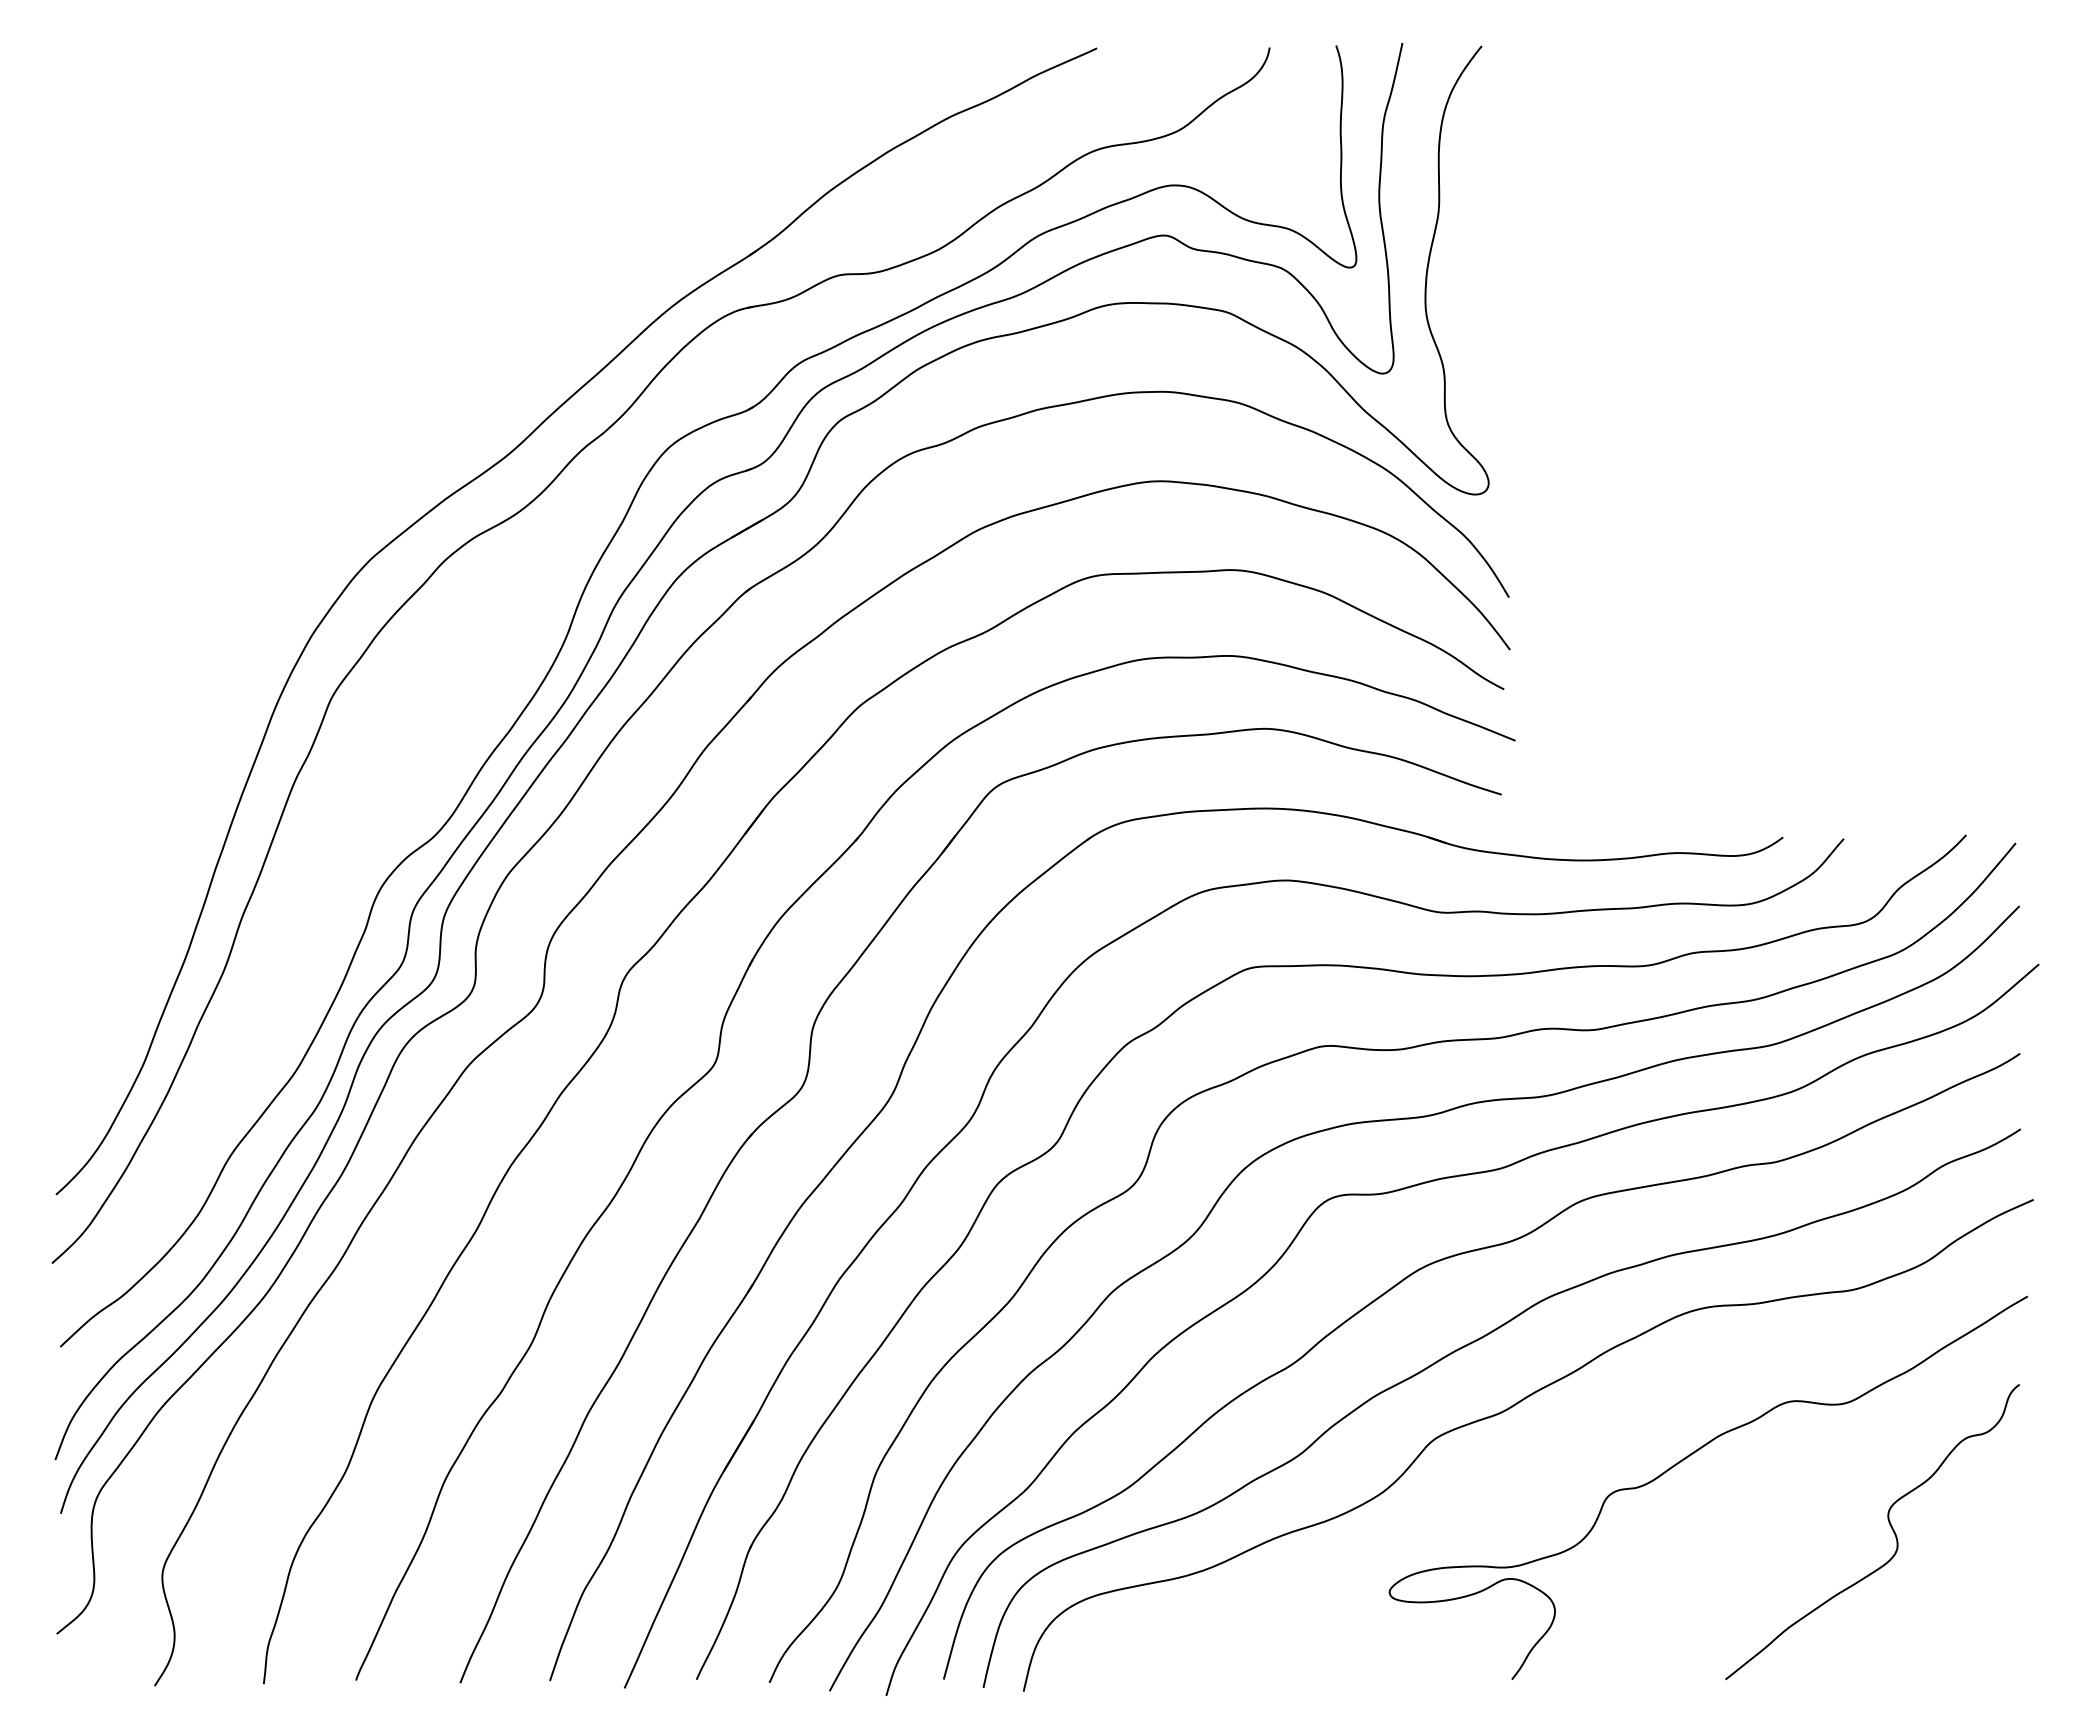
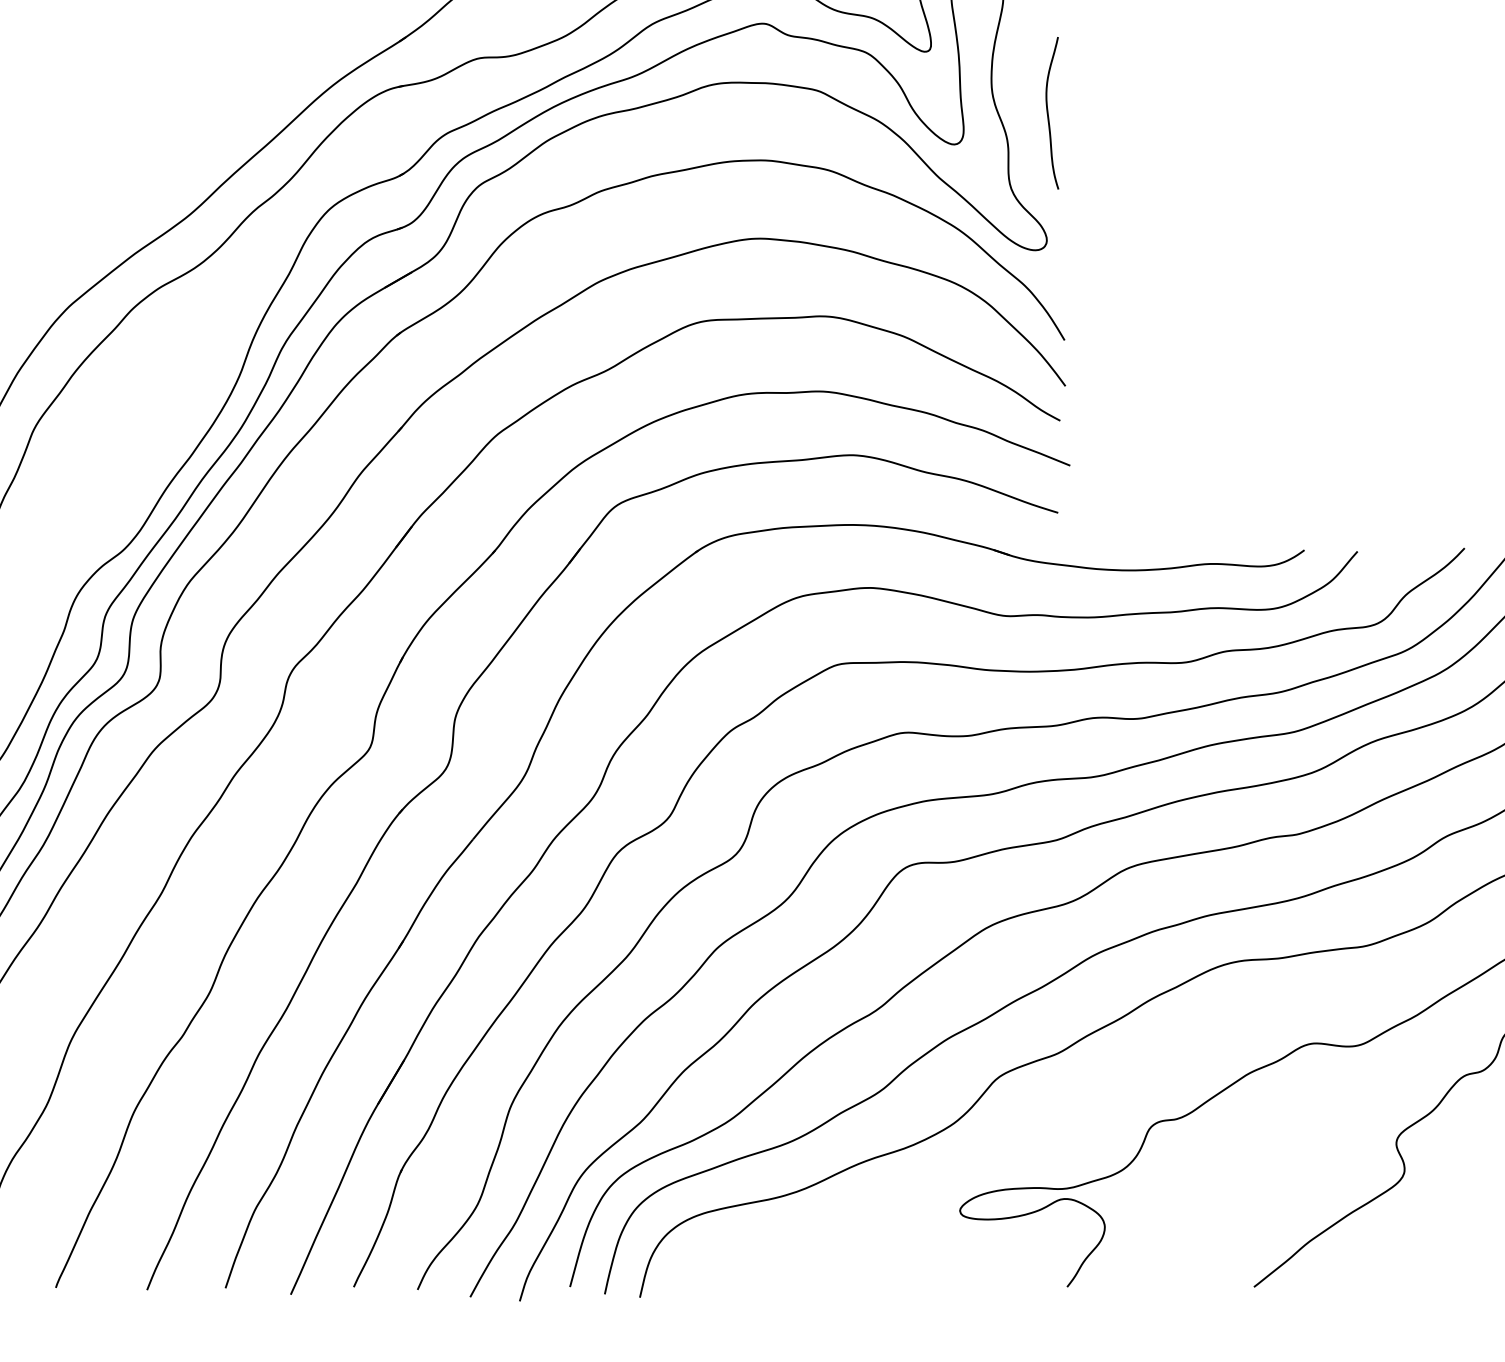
curve: (1490, 337) -> (1048, 112), added

